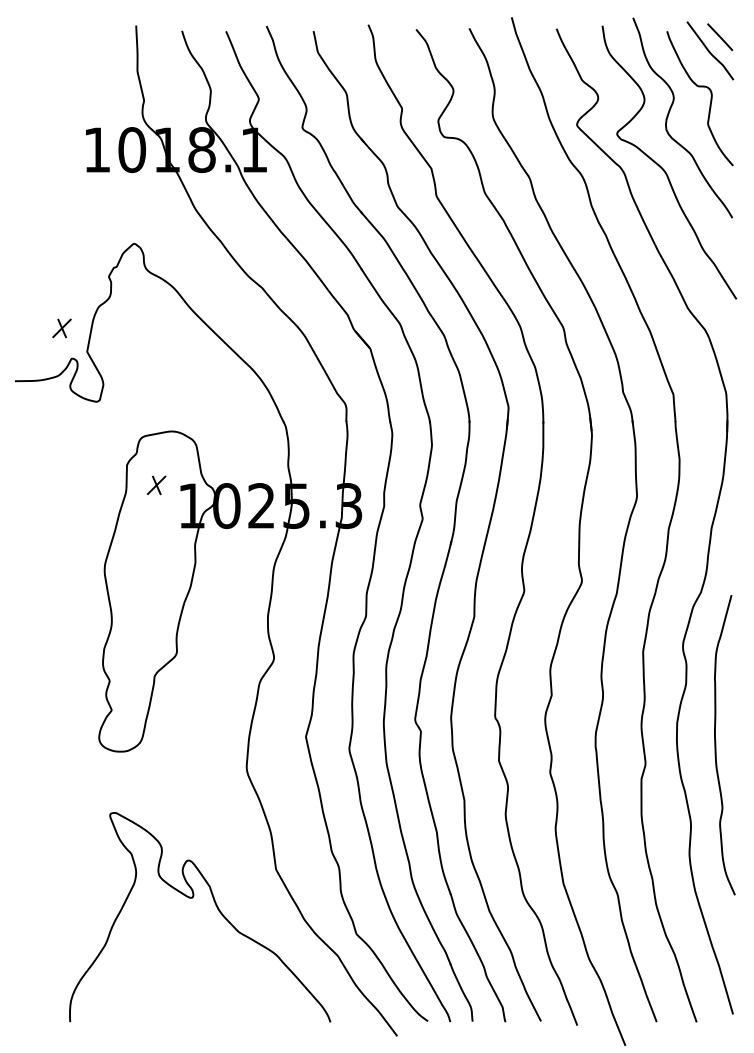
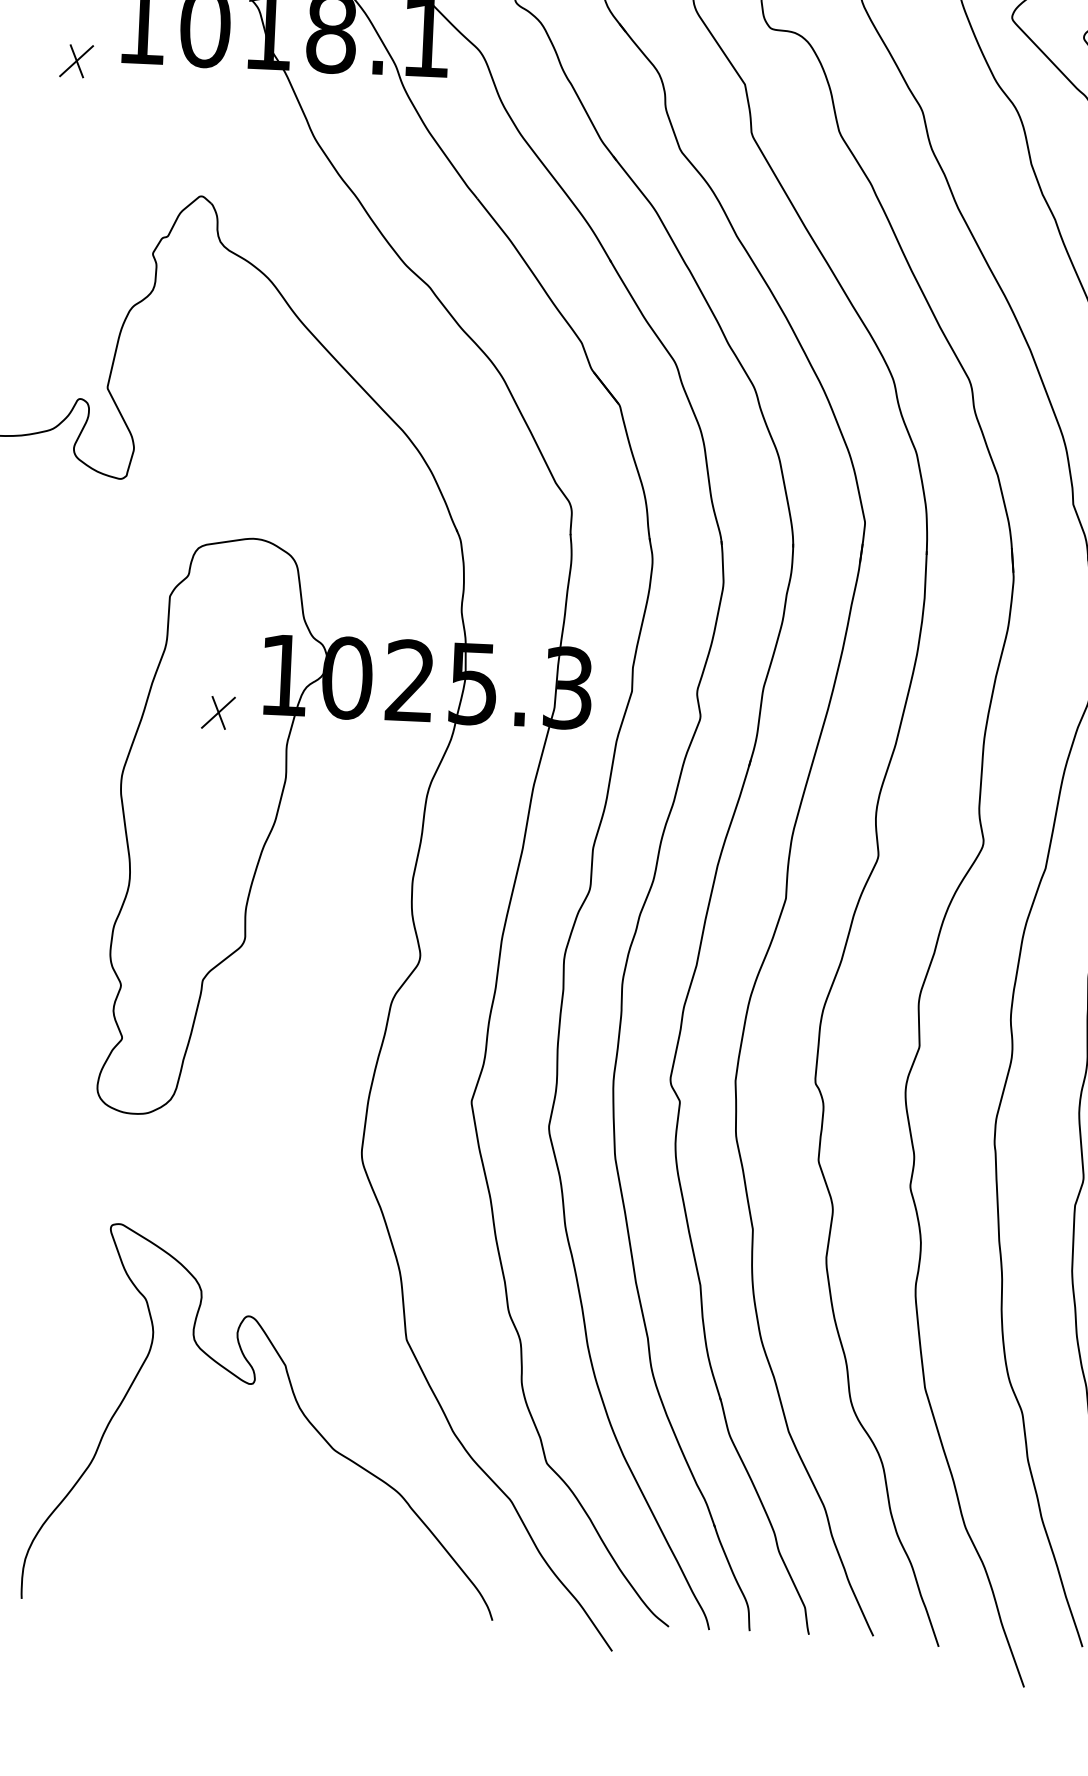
part: (61, 328) -> (75, 61), moved
part: (156, 485) -> (218, 713), moved

